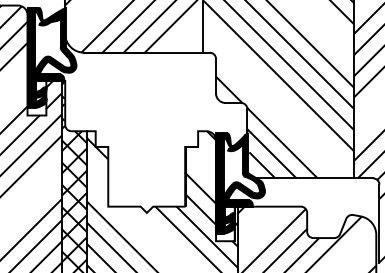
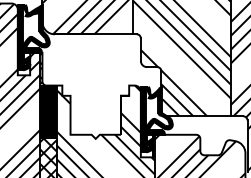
fill: (74, 172) -> (48, 112), added

